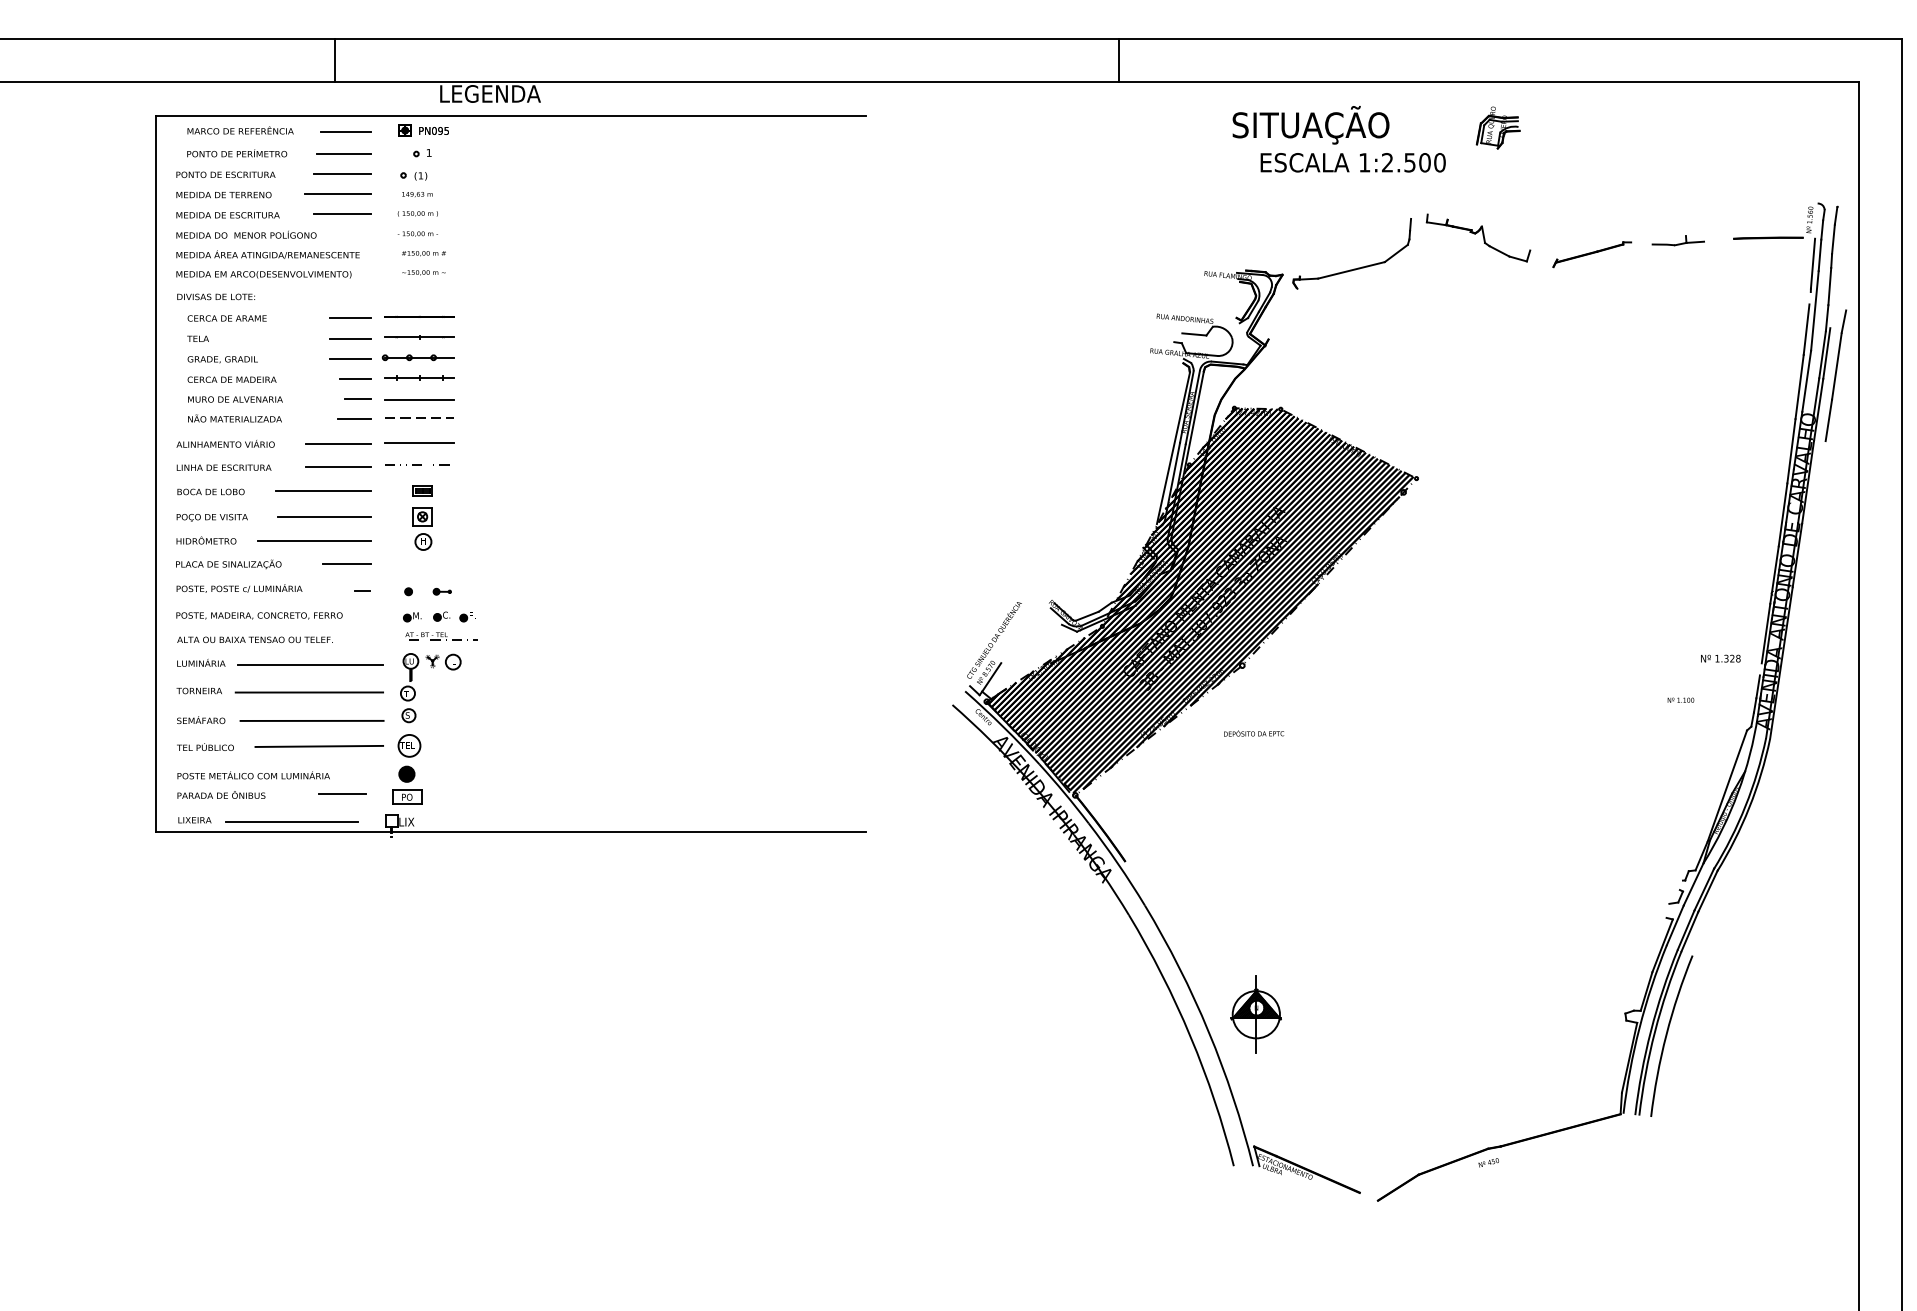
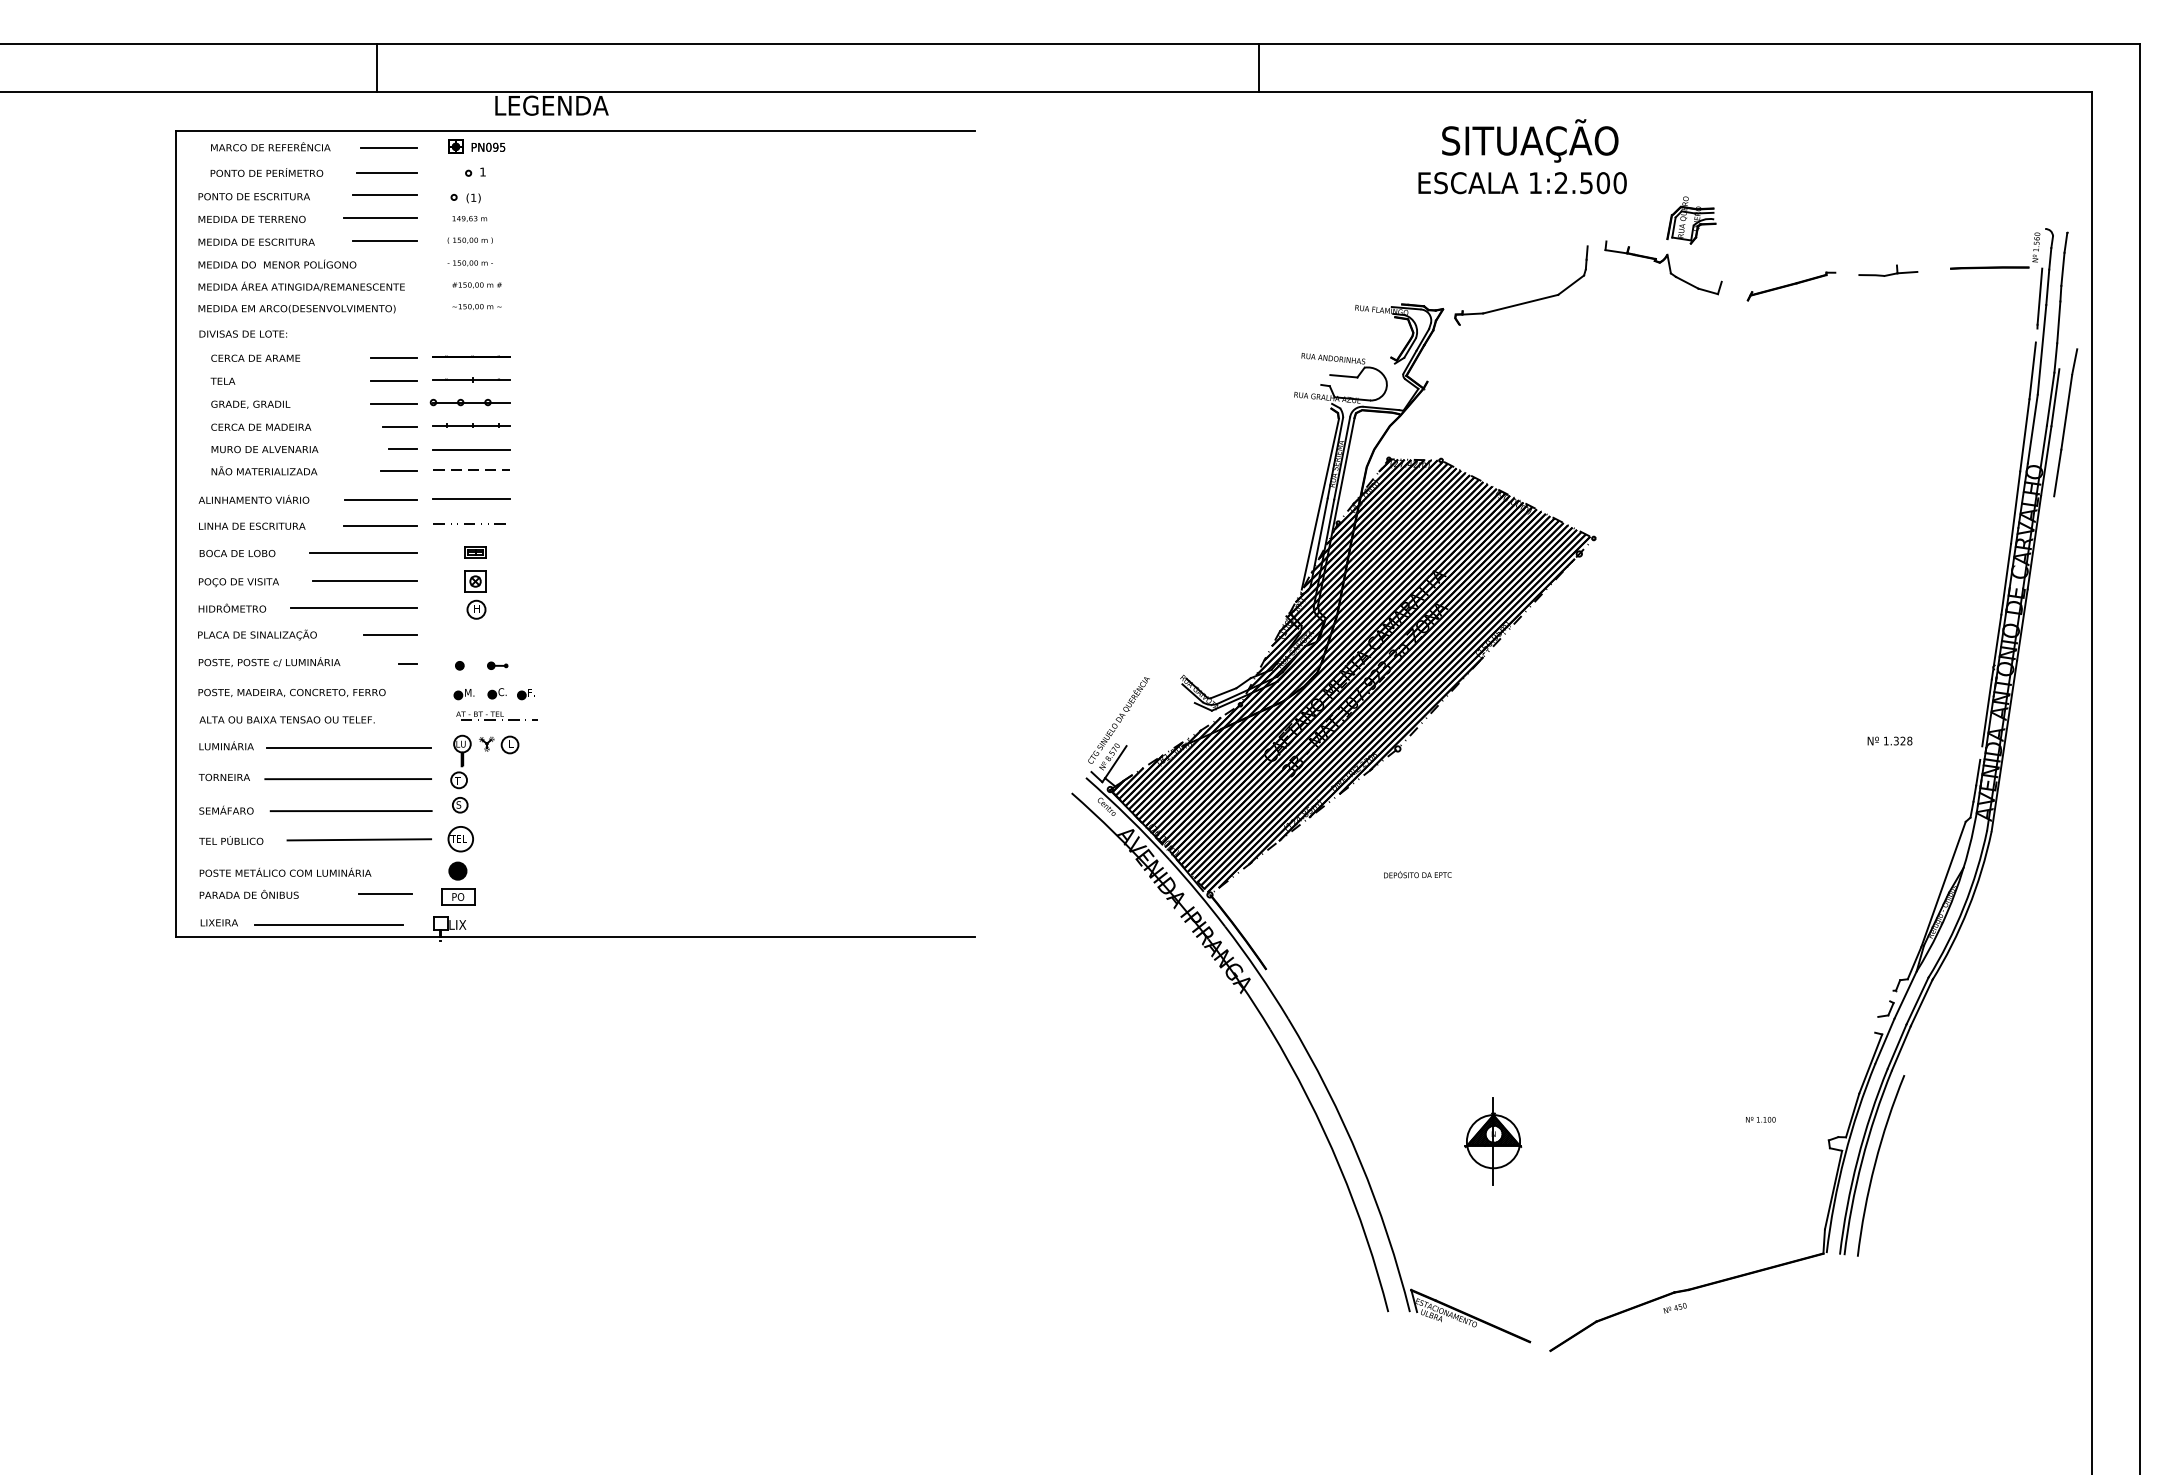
text: (1310, 125) -> (1529, 141), moved
part: (1497, 127) -> (1690, 219), moved
text: (1720, 658) -> (1889, 740), moved
text: (1680, 699) -> (1760, 1118), moved
text: (1254, 733) -> (1418, 874), moved
part: (1255, 1014) -> (1492, 1141), moved

